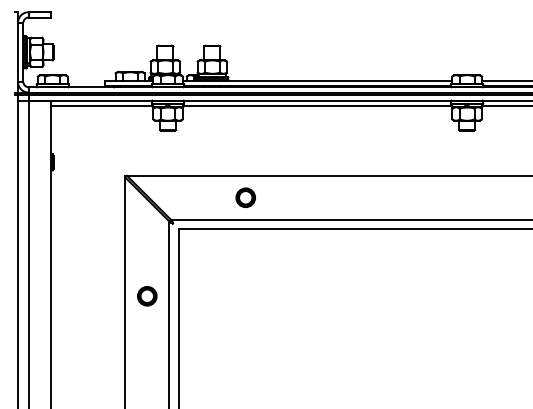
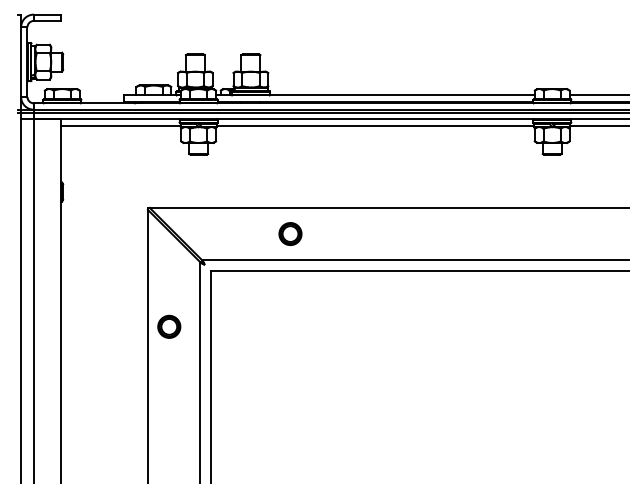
part: (147, 296) -> (169, 327), moved

